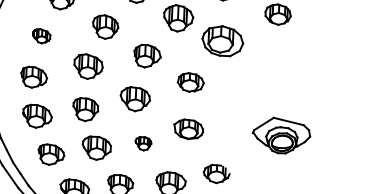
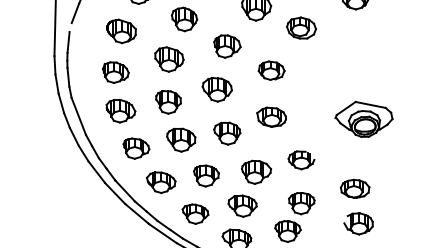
part: (41, 36) -> (121, 31), size x1.67
part: (222, 40) -> (301, 27), size x0.71
part: (143, 143) -> (227, 133), size x1.67

